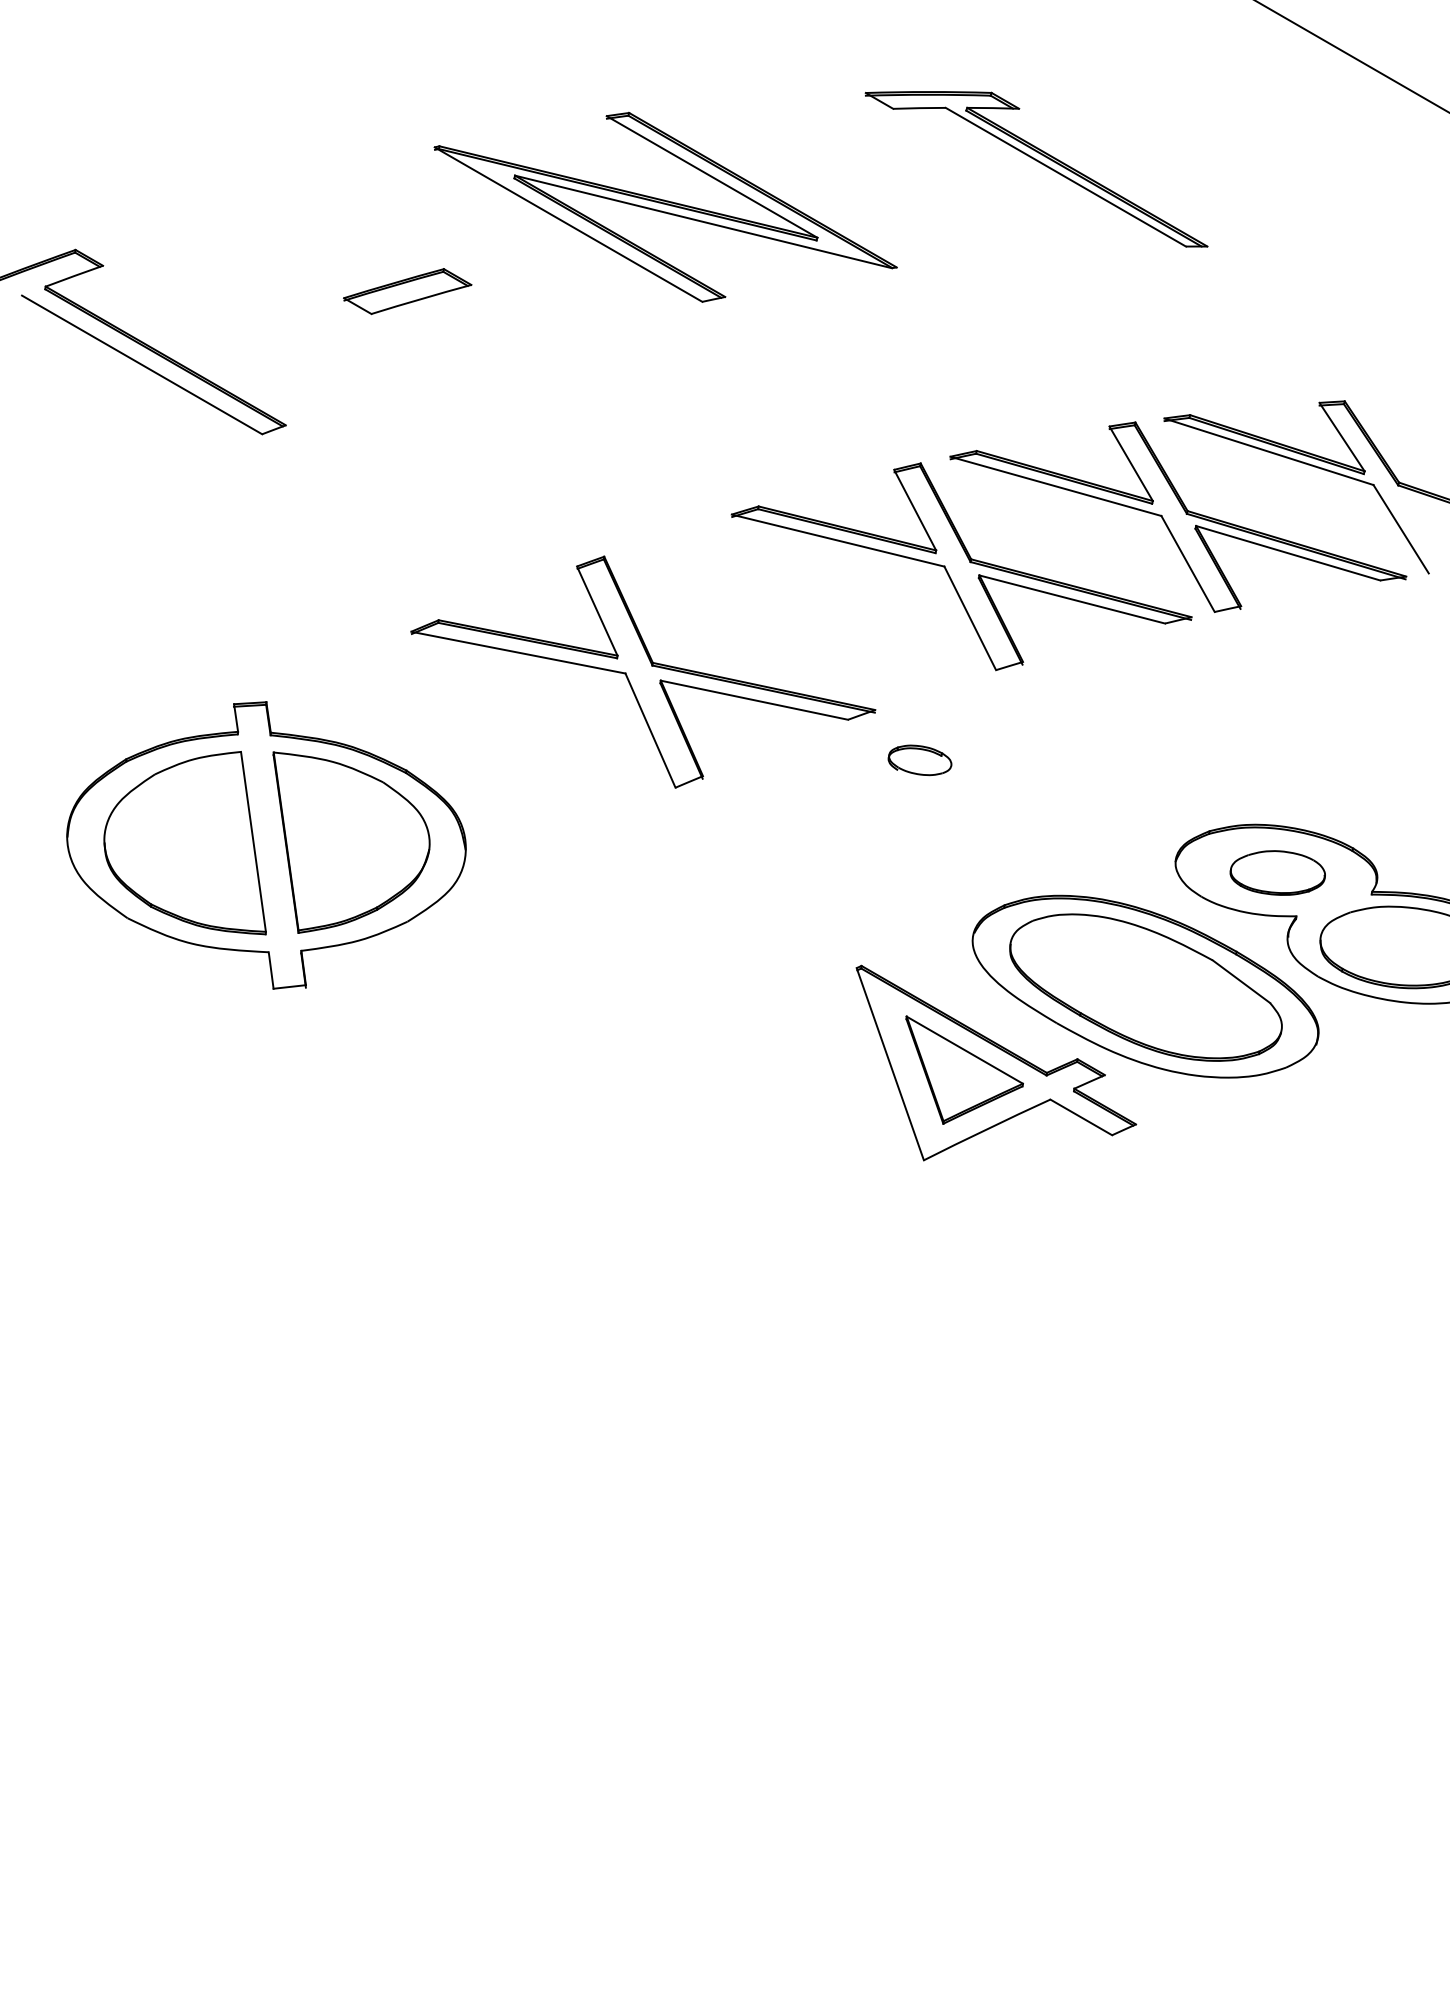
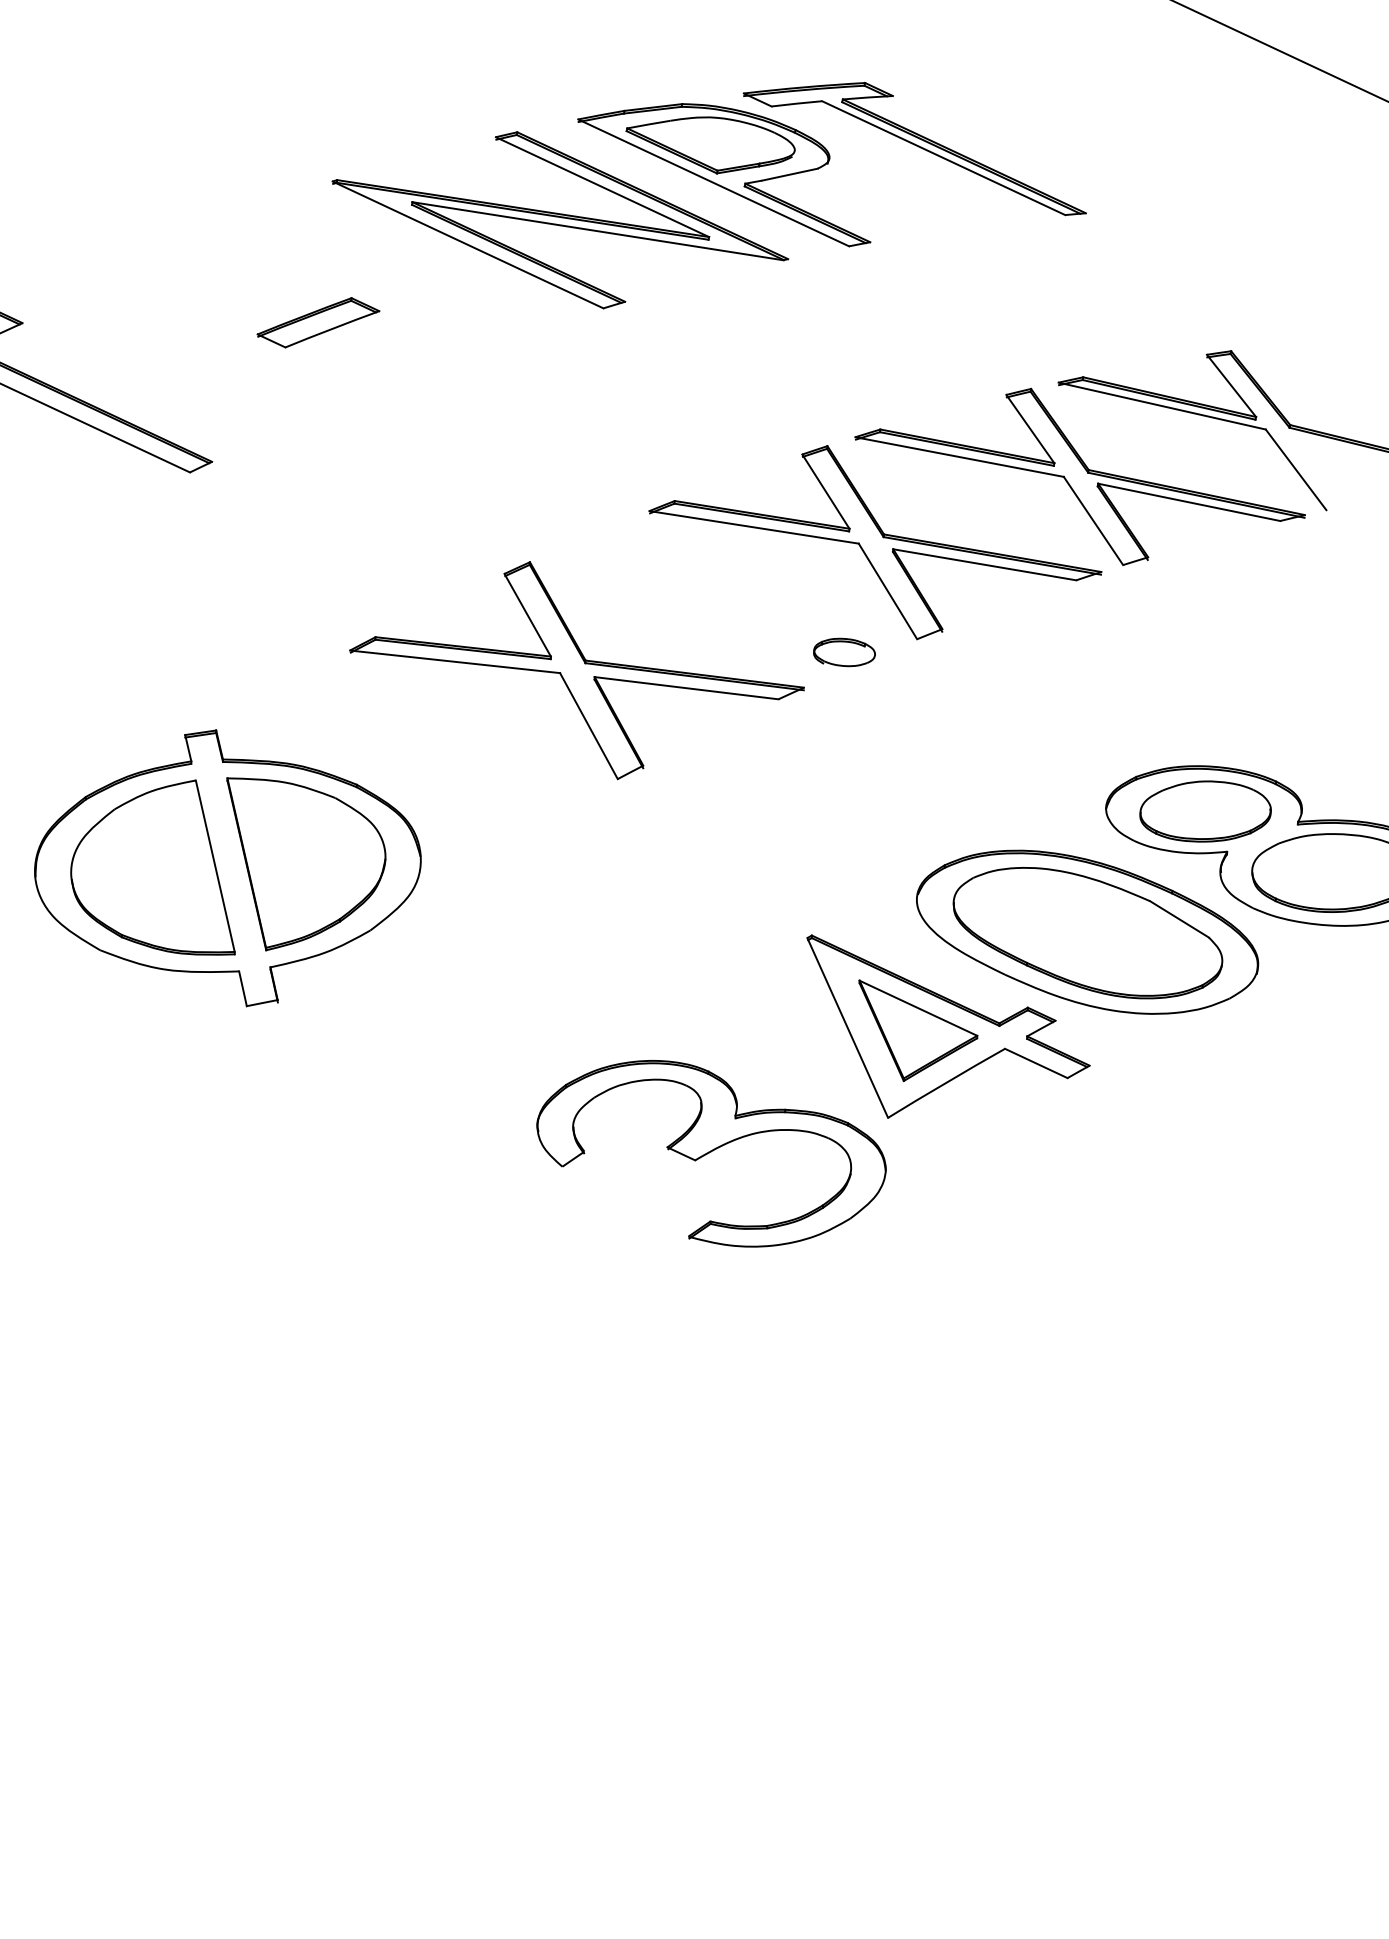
part: (837, 178) -> (723, 178), added
part: (919, 760) -> (843, 652), moved
part: (1277, 872) -> (1205, 811), size x1.43
part: (739, 1180) -> (711, 1152), added

